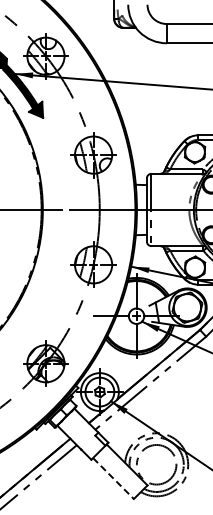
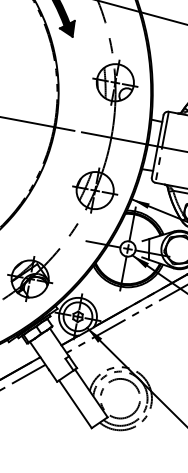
line: (113, 478) -> (75, 404), dashed -> solid

